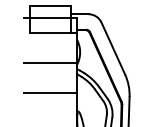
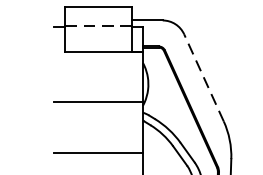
line: (51, 17) -> (100, 25), solid -> dashed
line: (113, 48) -> (204, 77), solid -> dashed

